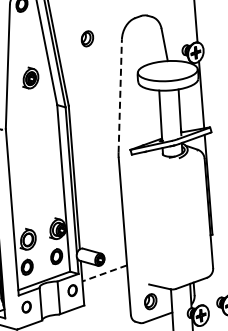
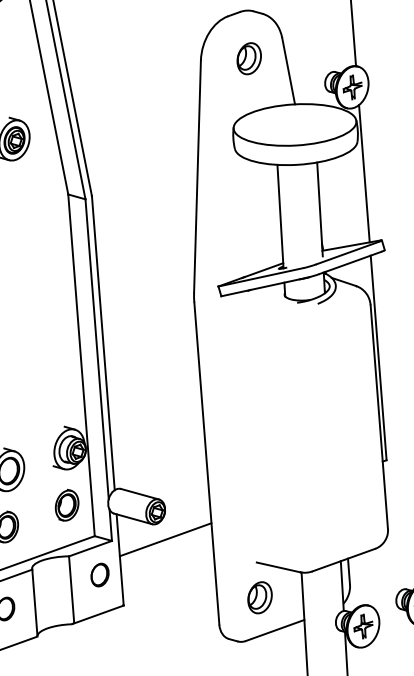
part: (87, 38) -> (249, 58), moved
line: (120, 96) -> (198, 176), dashed -> solid
line: (104, 273) -> (165, 539), dashed -> solid

